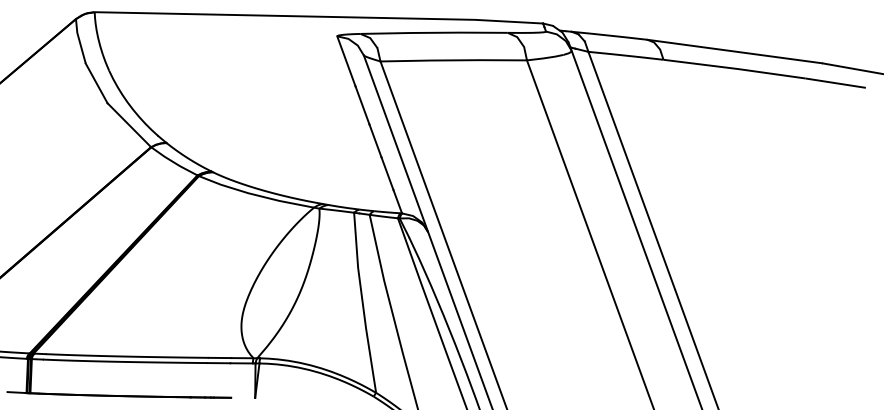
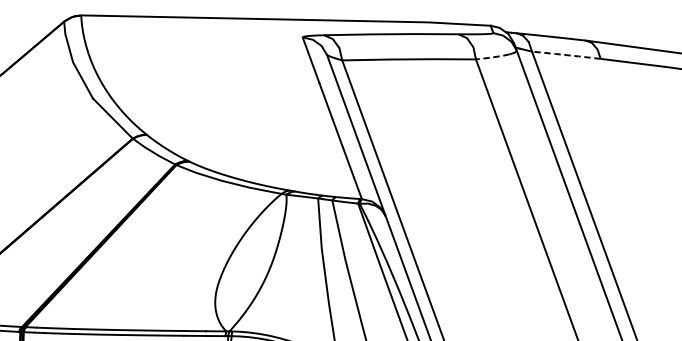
line: (626, 55) -> (566, 54), solid -> dashed
line: (545, 58) -> (492, 57), solid -> dashed

